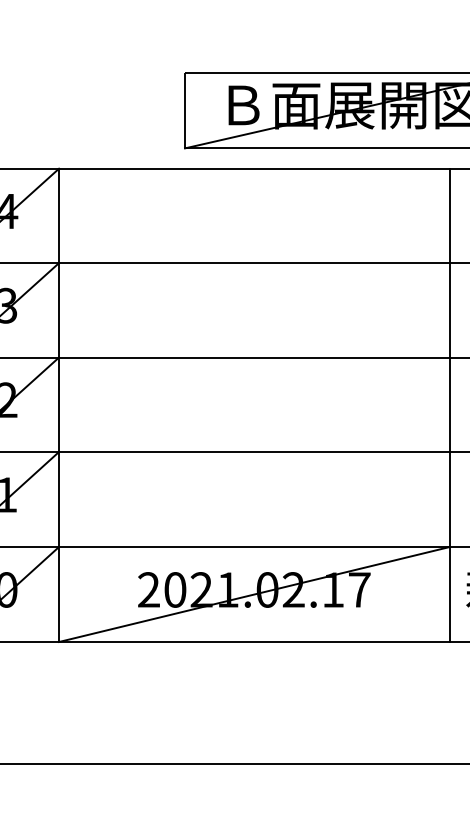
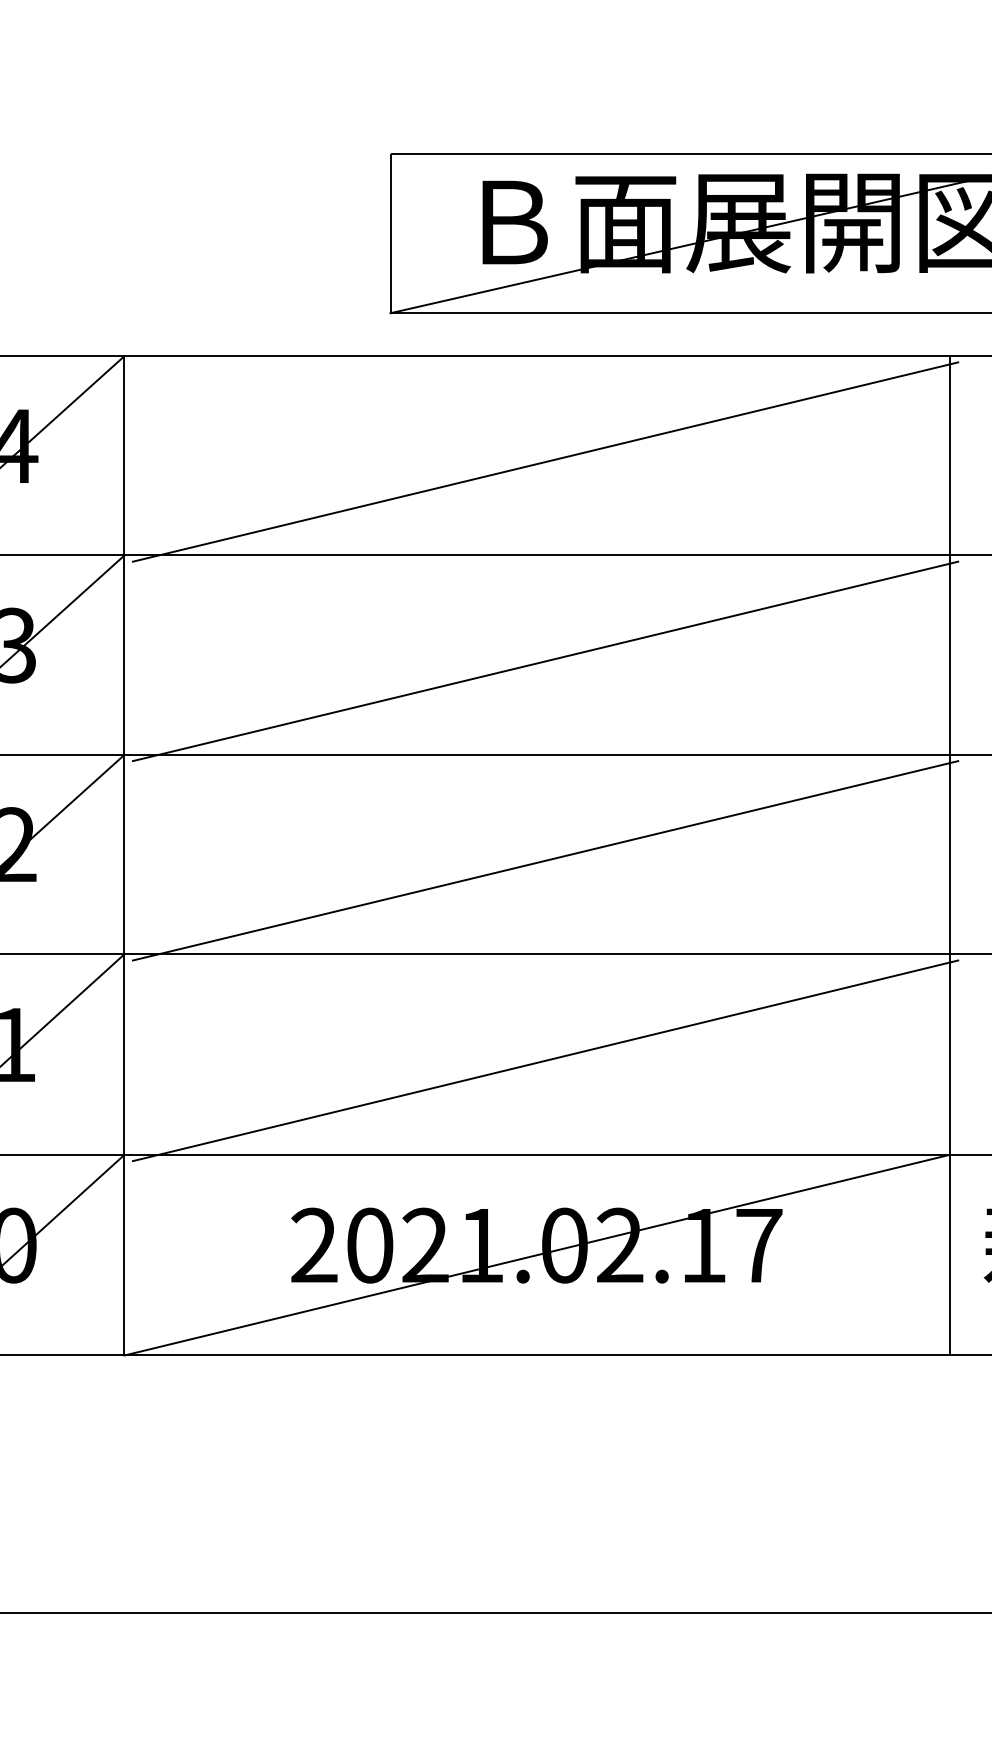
line: (258, 218) -> (545, 461), added
line: (258, 313) -> (545, 661), added
line: (258, 407) -> (545, 860), added
line: (258, 501) -> (545, 1058), added

